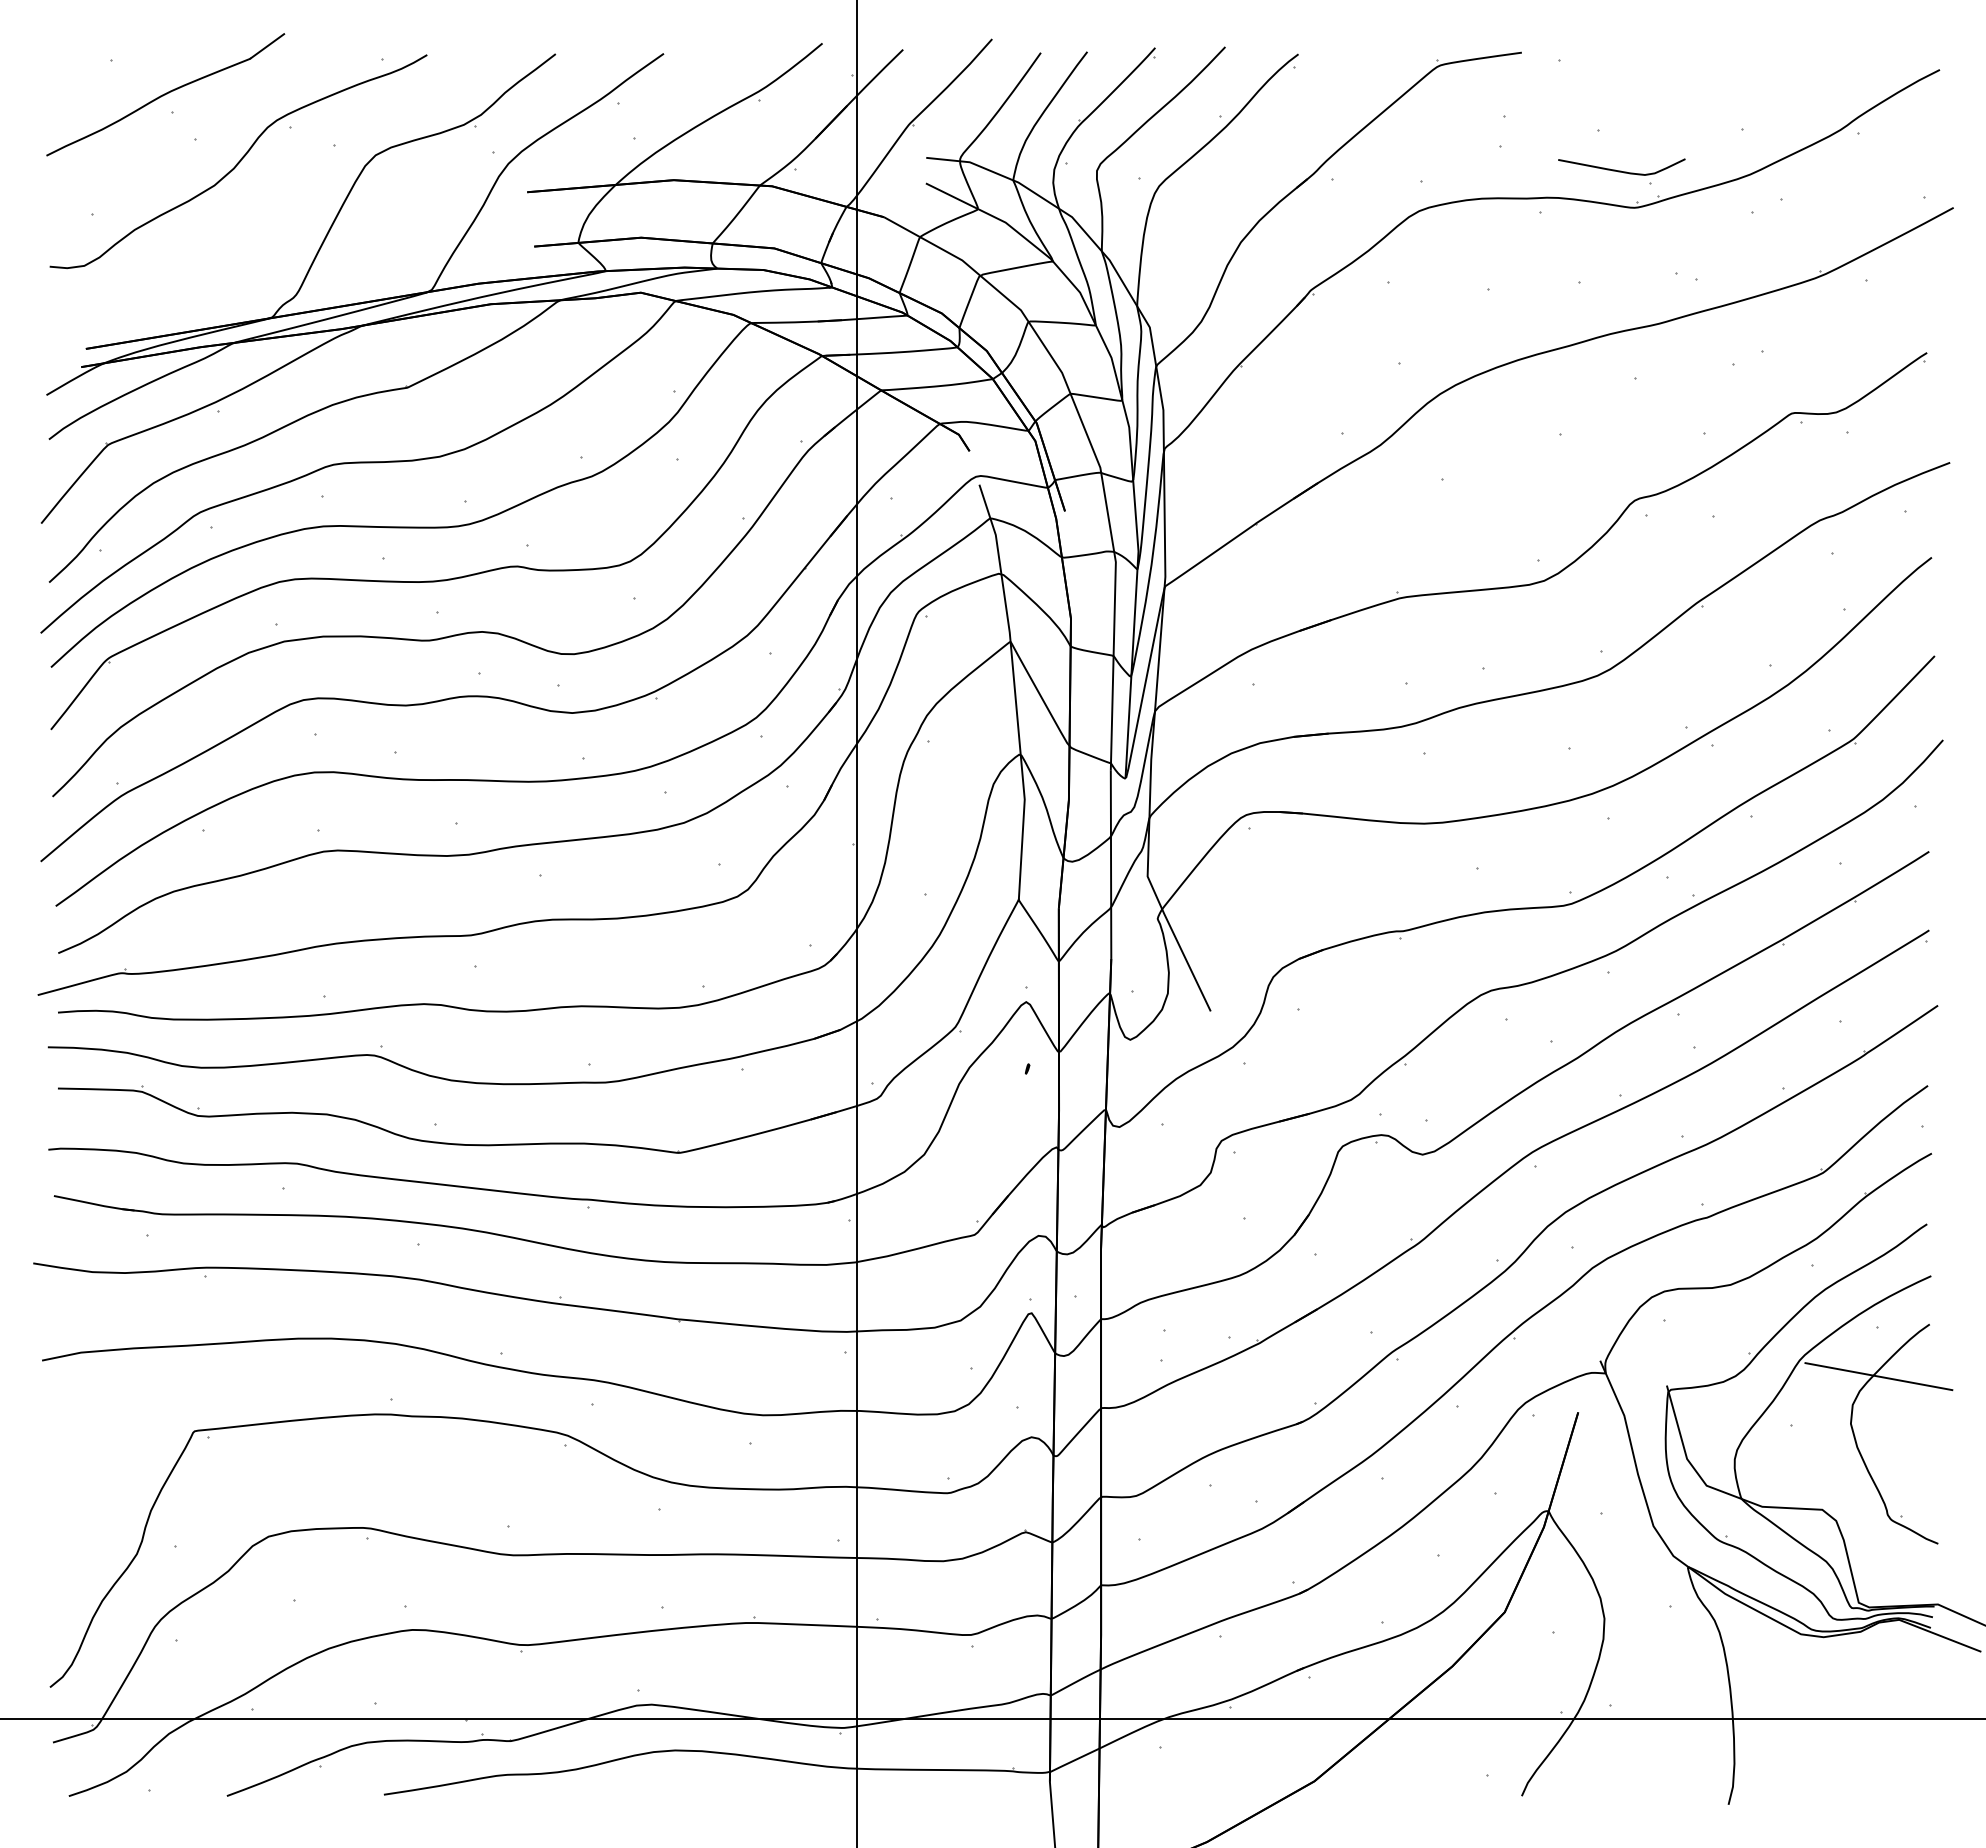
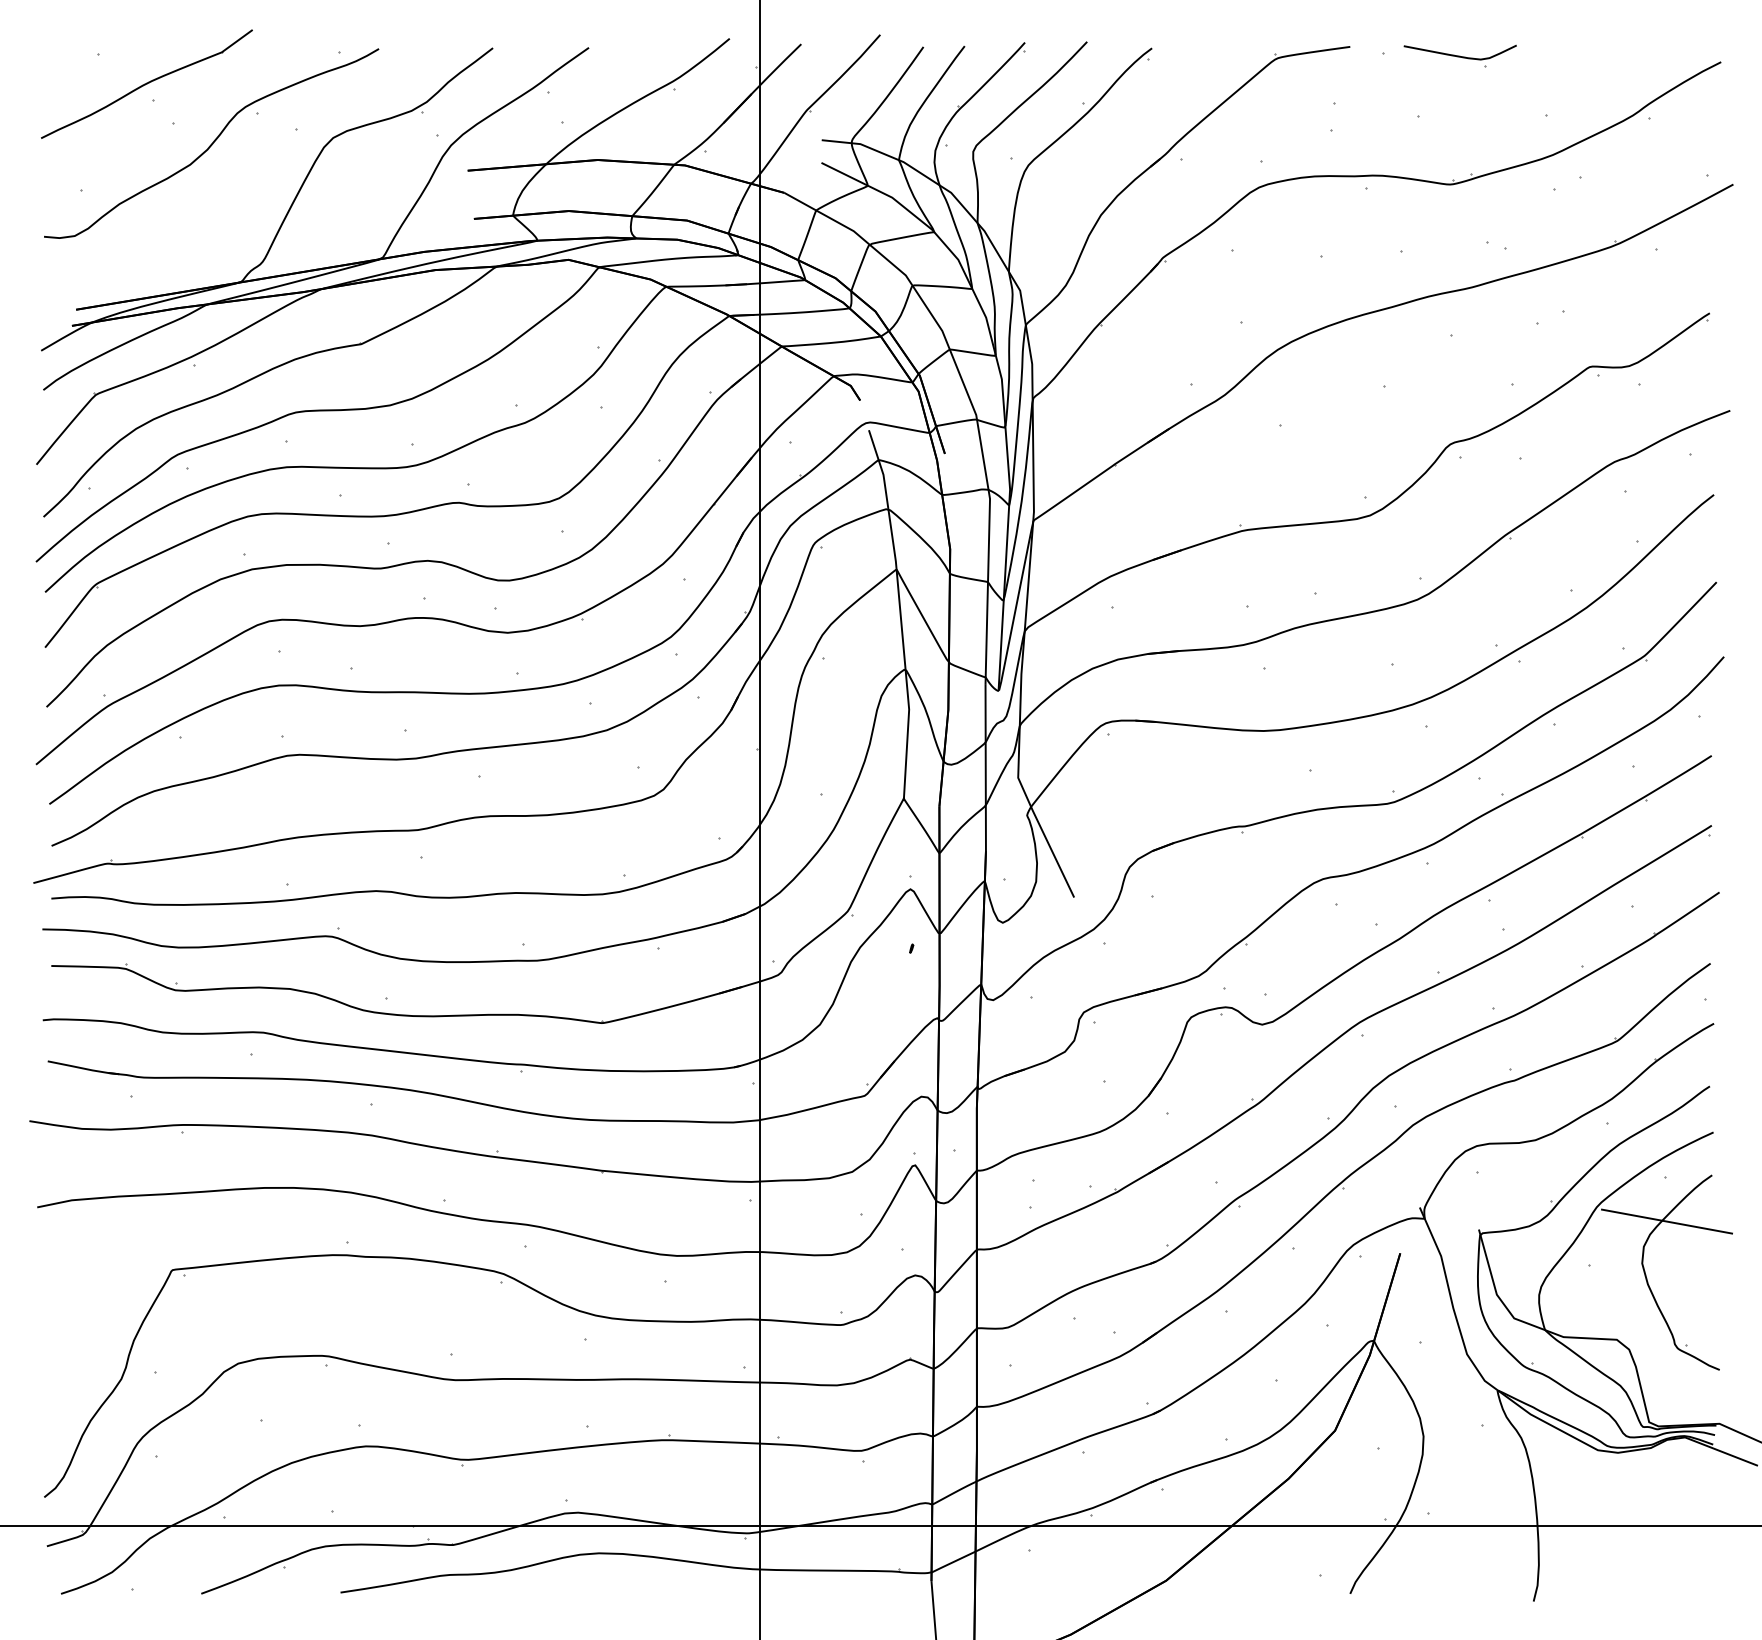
part: (1621, 171) -> (1459, 56), moved

